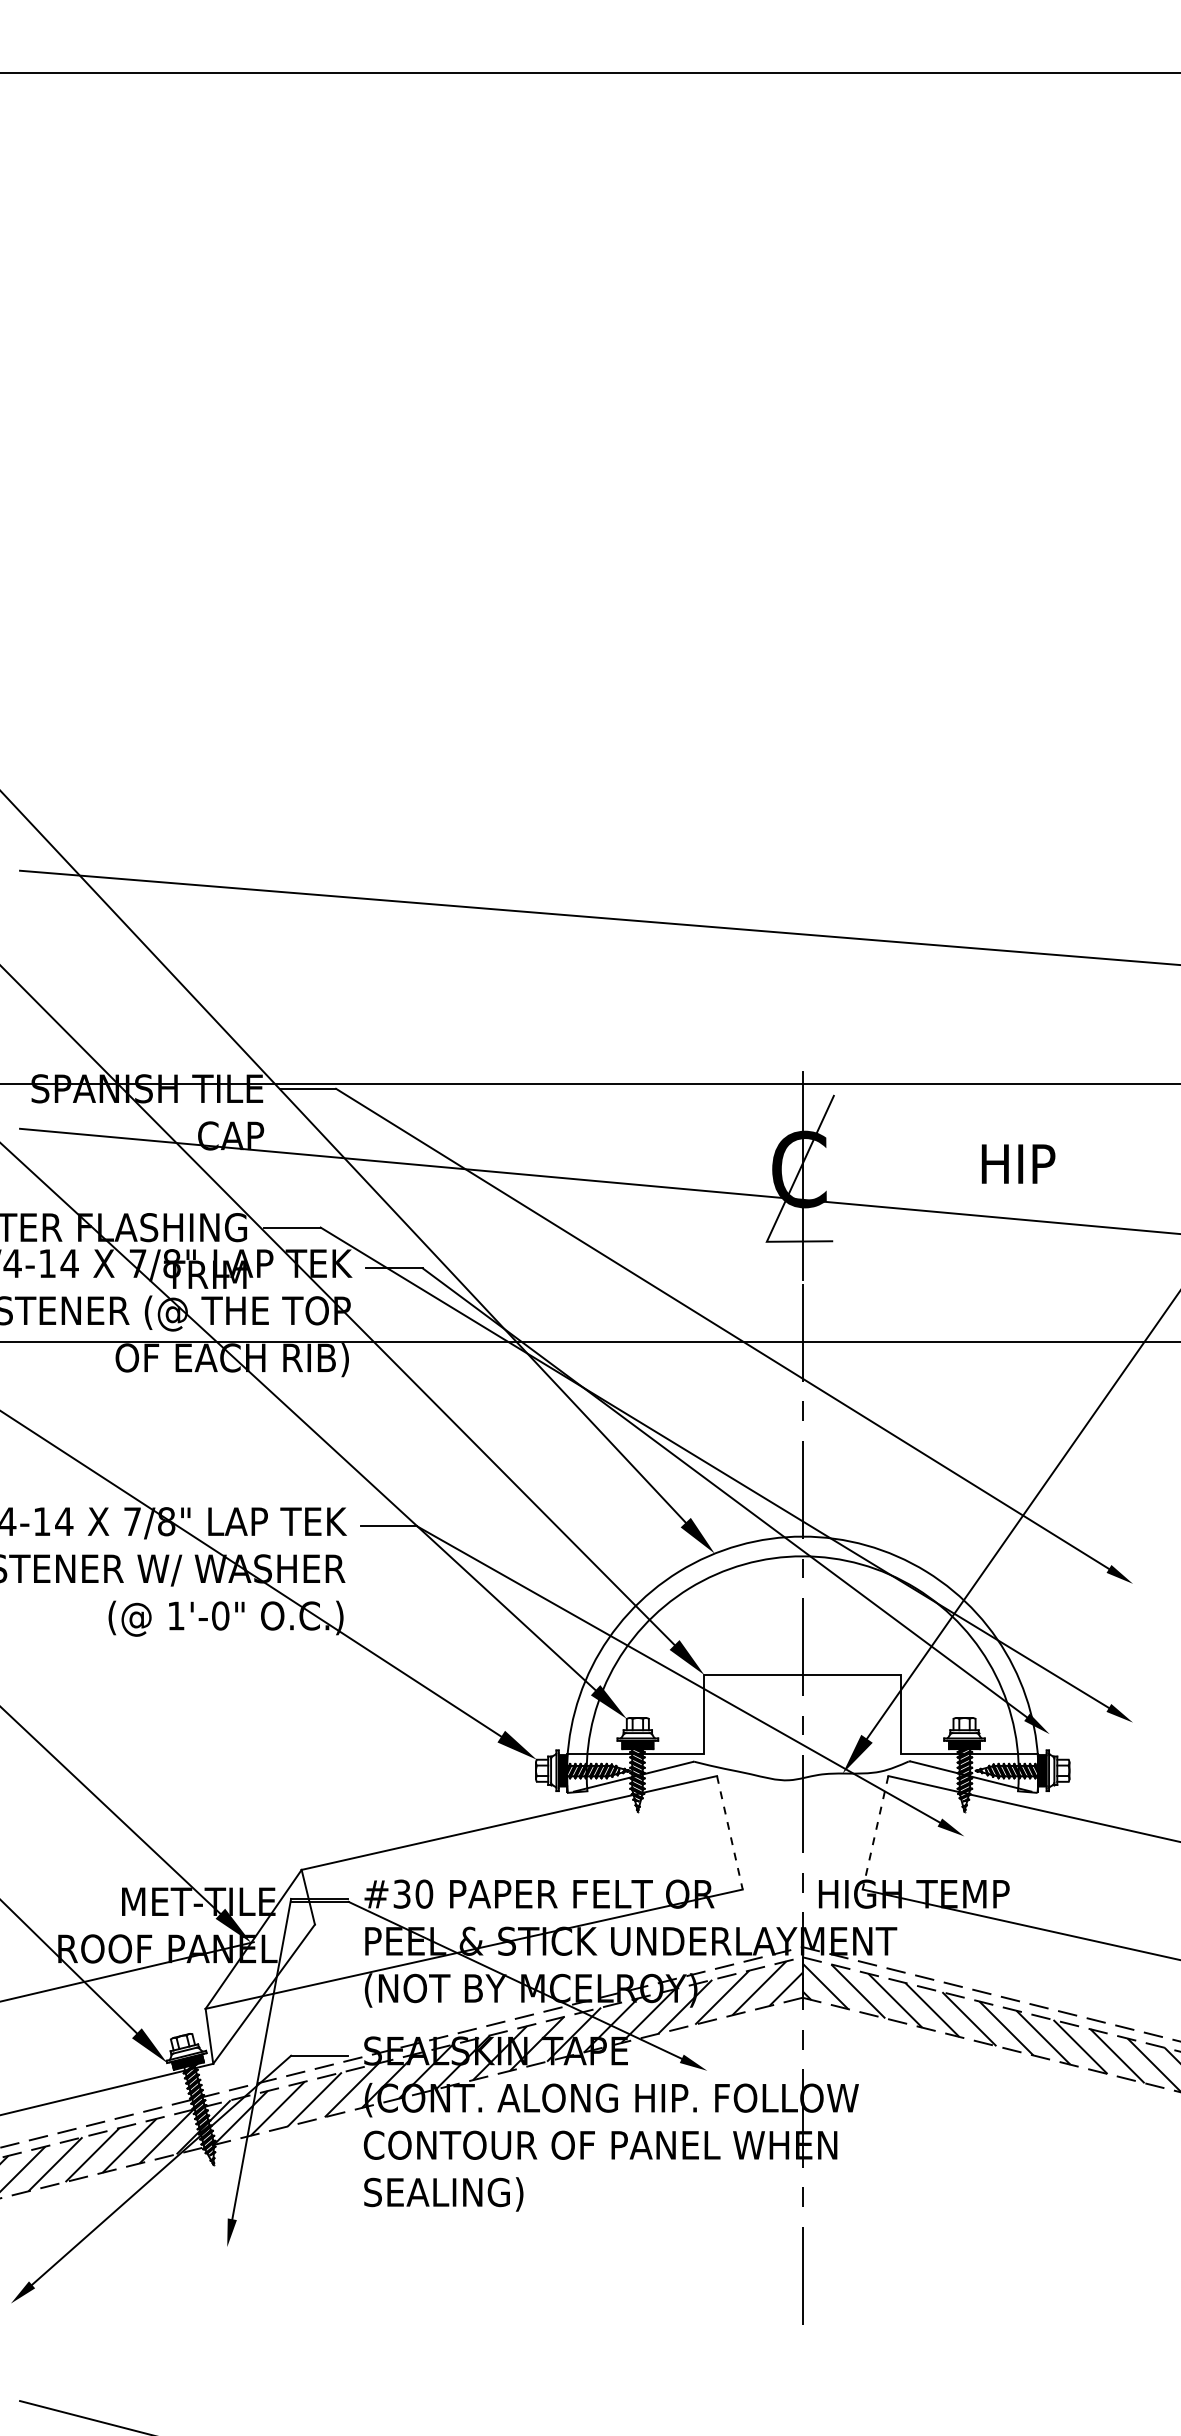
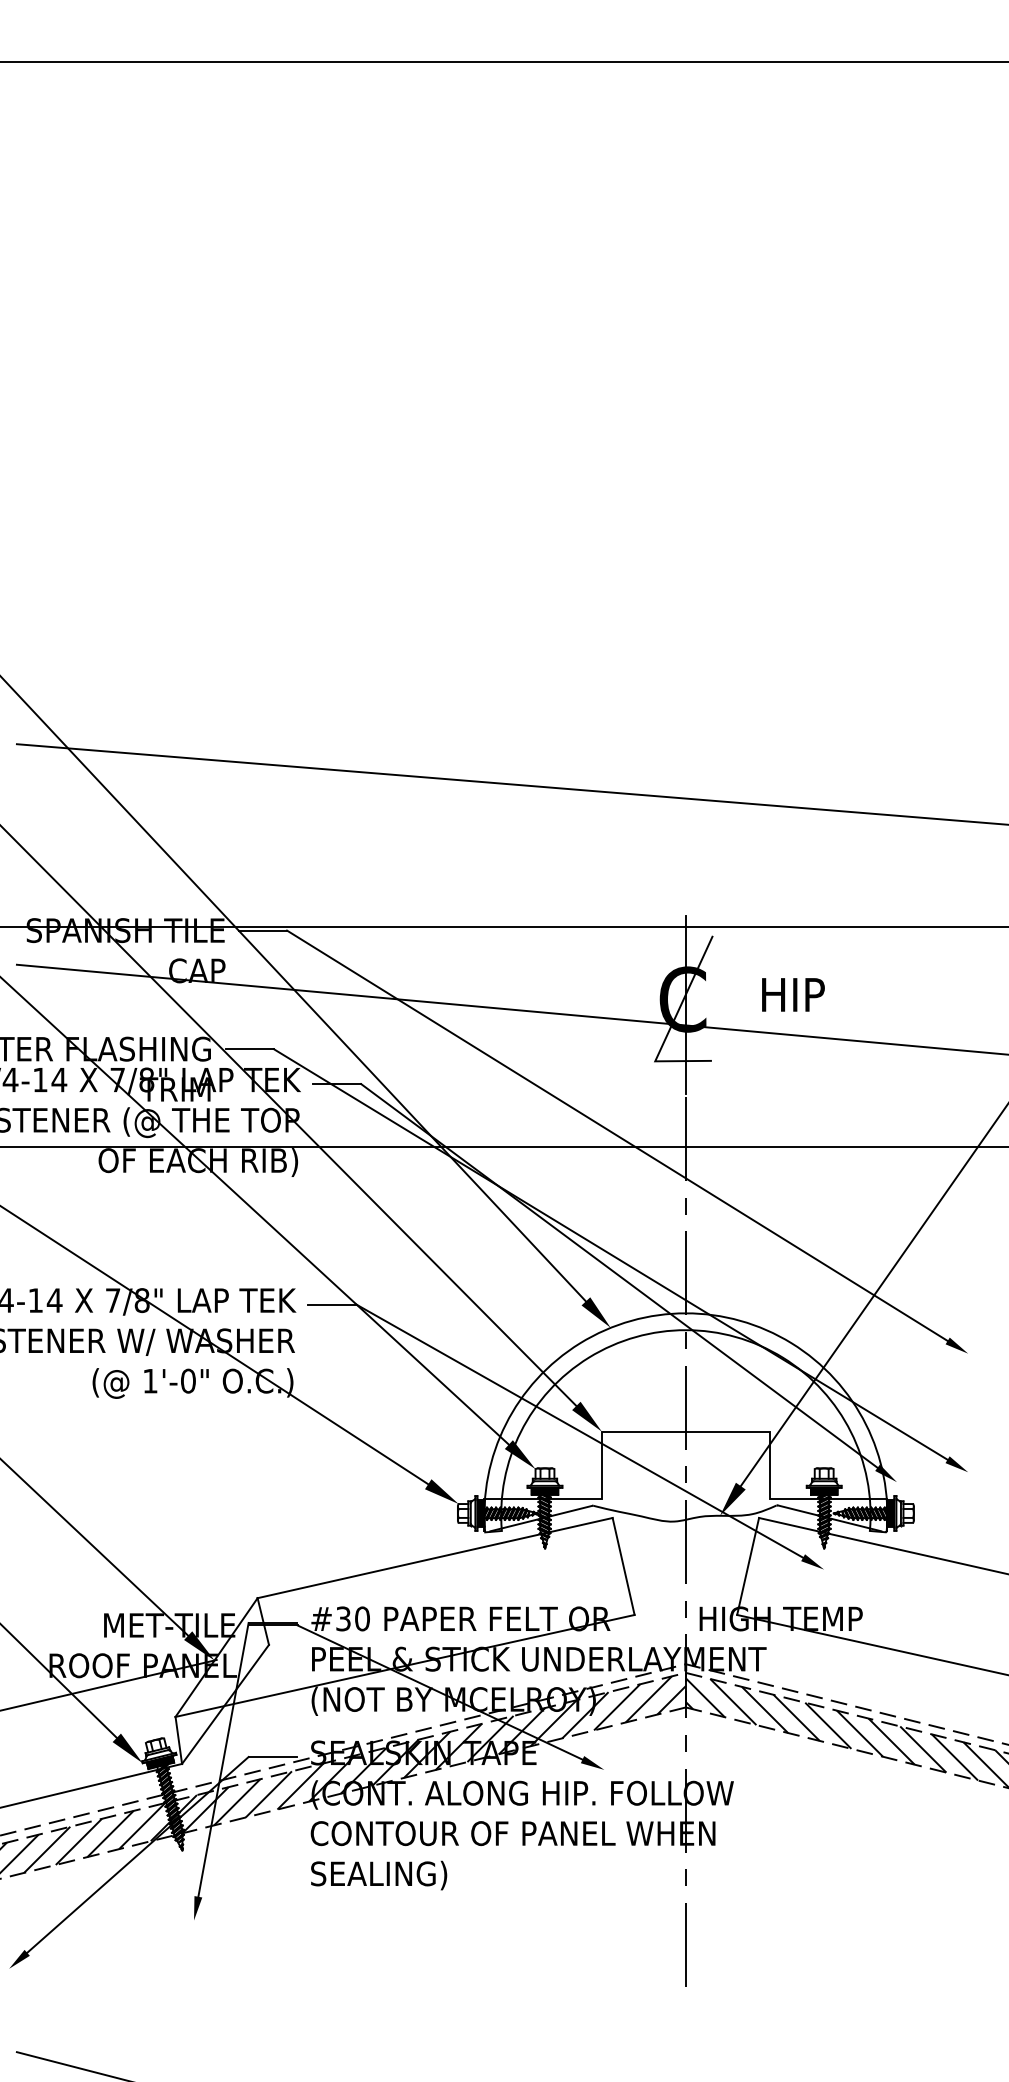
text: (1018, 1163) -> (793, 994), moved
line: (730, 1833) -> (624, 1567), dashed -> solid
line: (875, 1833) -> (748, 1567), dashed -> solid

